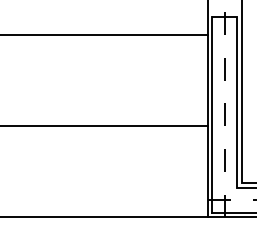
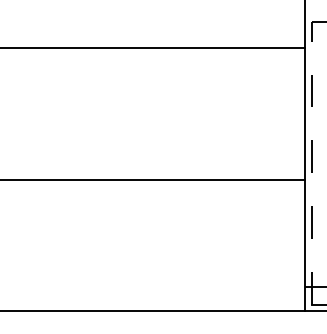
line: (212, 114) -> (311, 162), solid -> dashed

